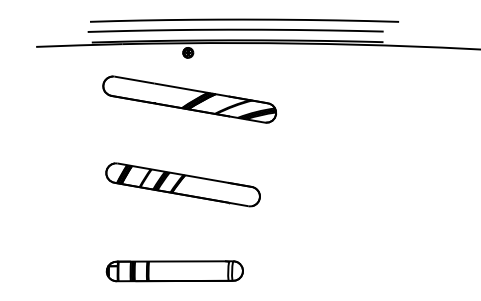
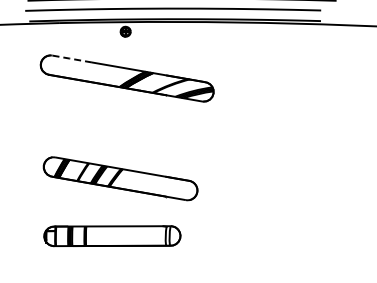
line: (134, 80) -> (72, 59), solid -> dashed
part: (182, 184) -> (120, 178), moved
part: (174, 271) -> (112, 236), moved

